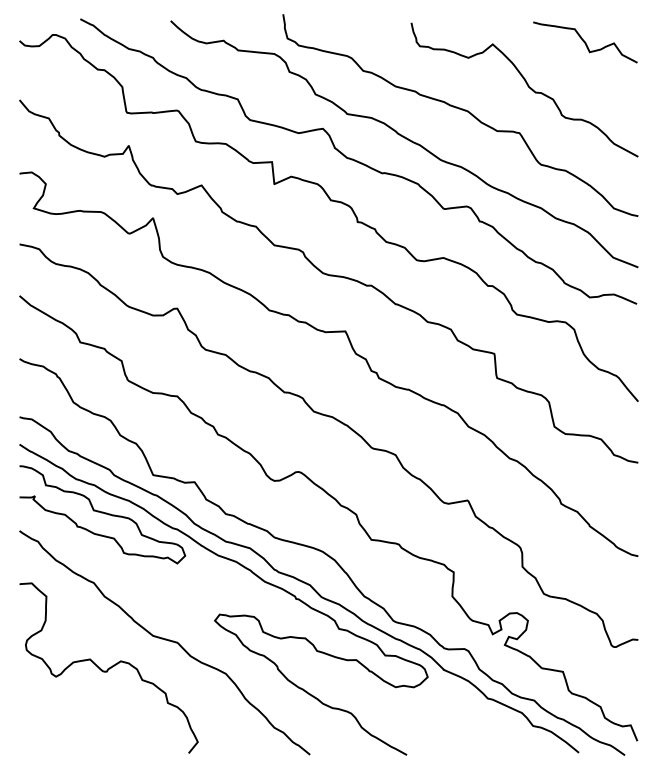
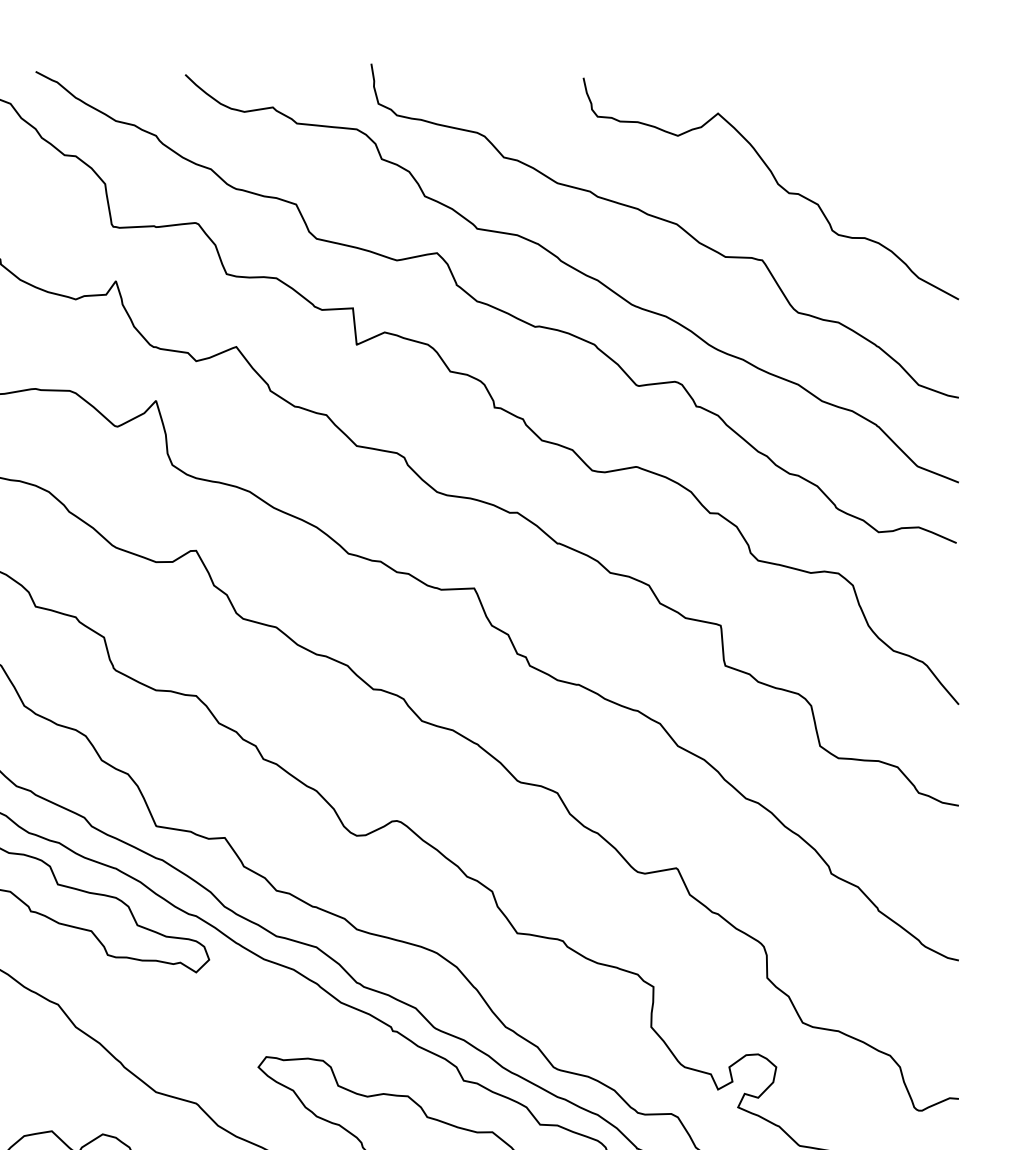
curve: (585, 42) -> (871, 110), removed

